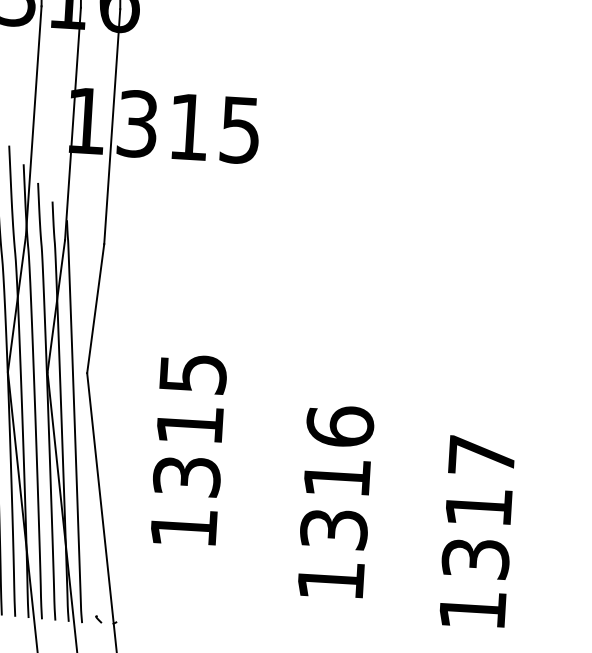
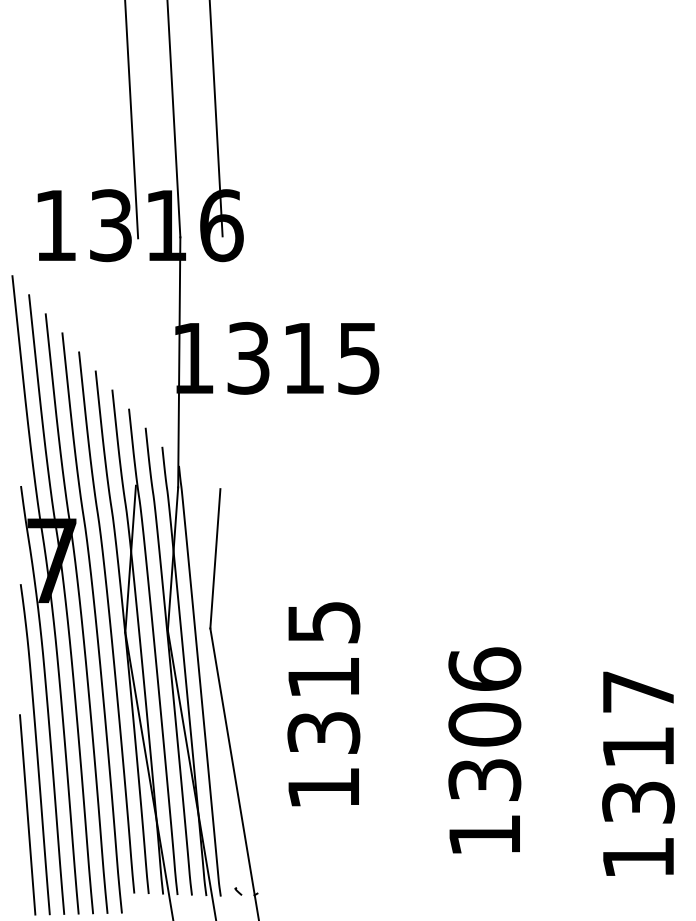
line: (33, 120) -> (136, 361), removed
line: (112, 126) -> (221, 362), removed
text: (336, 477) -> (484, 724), 1316 -> 1306

